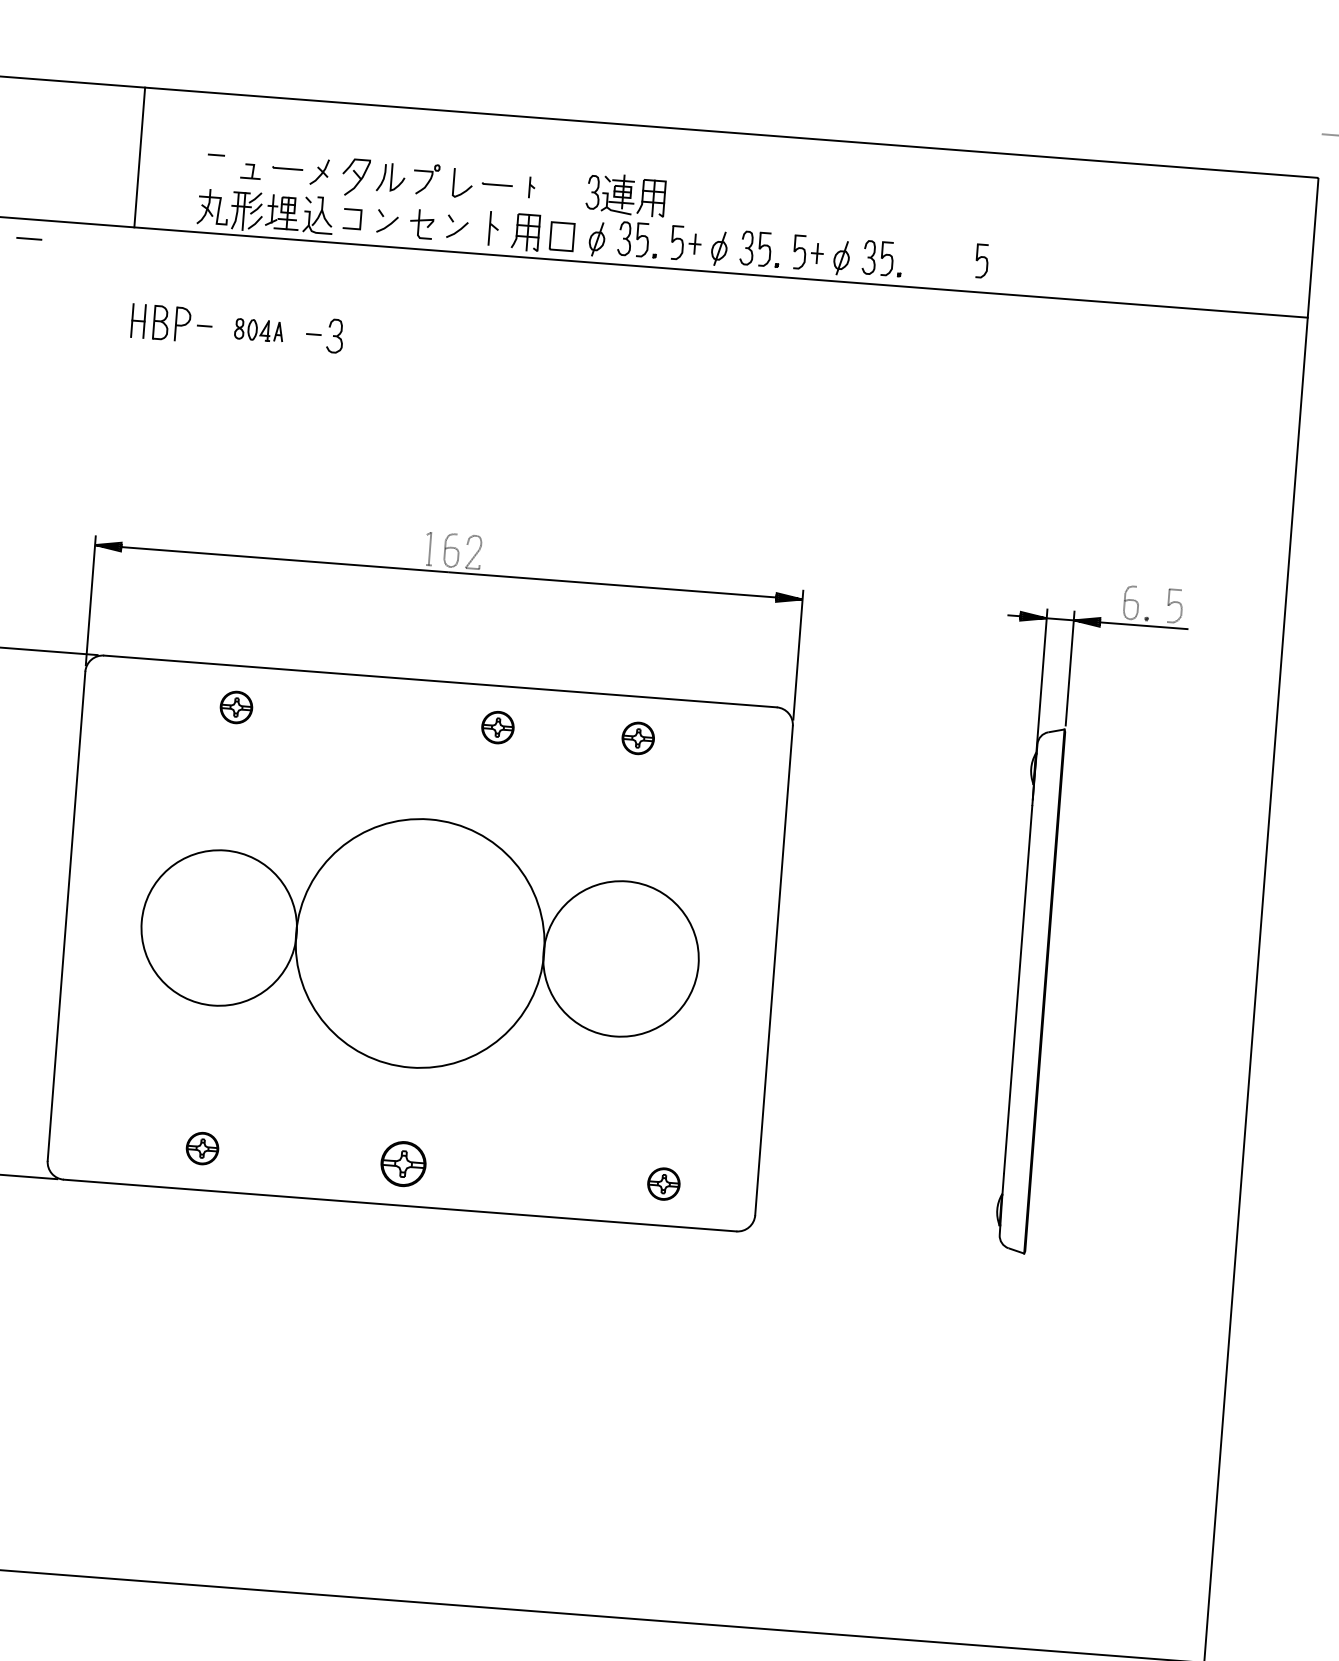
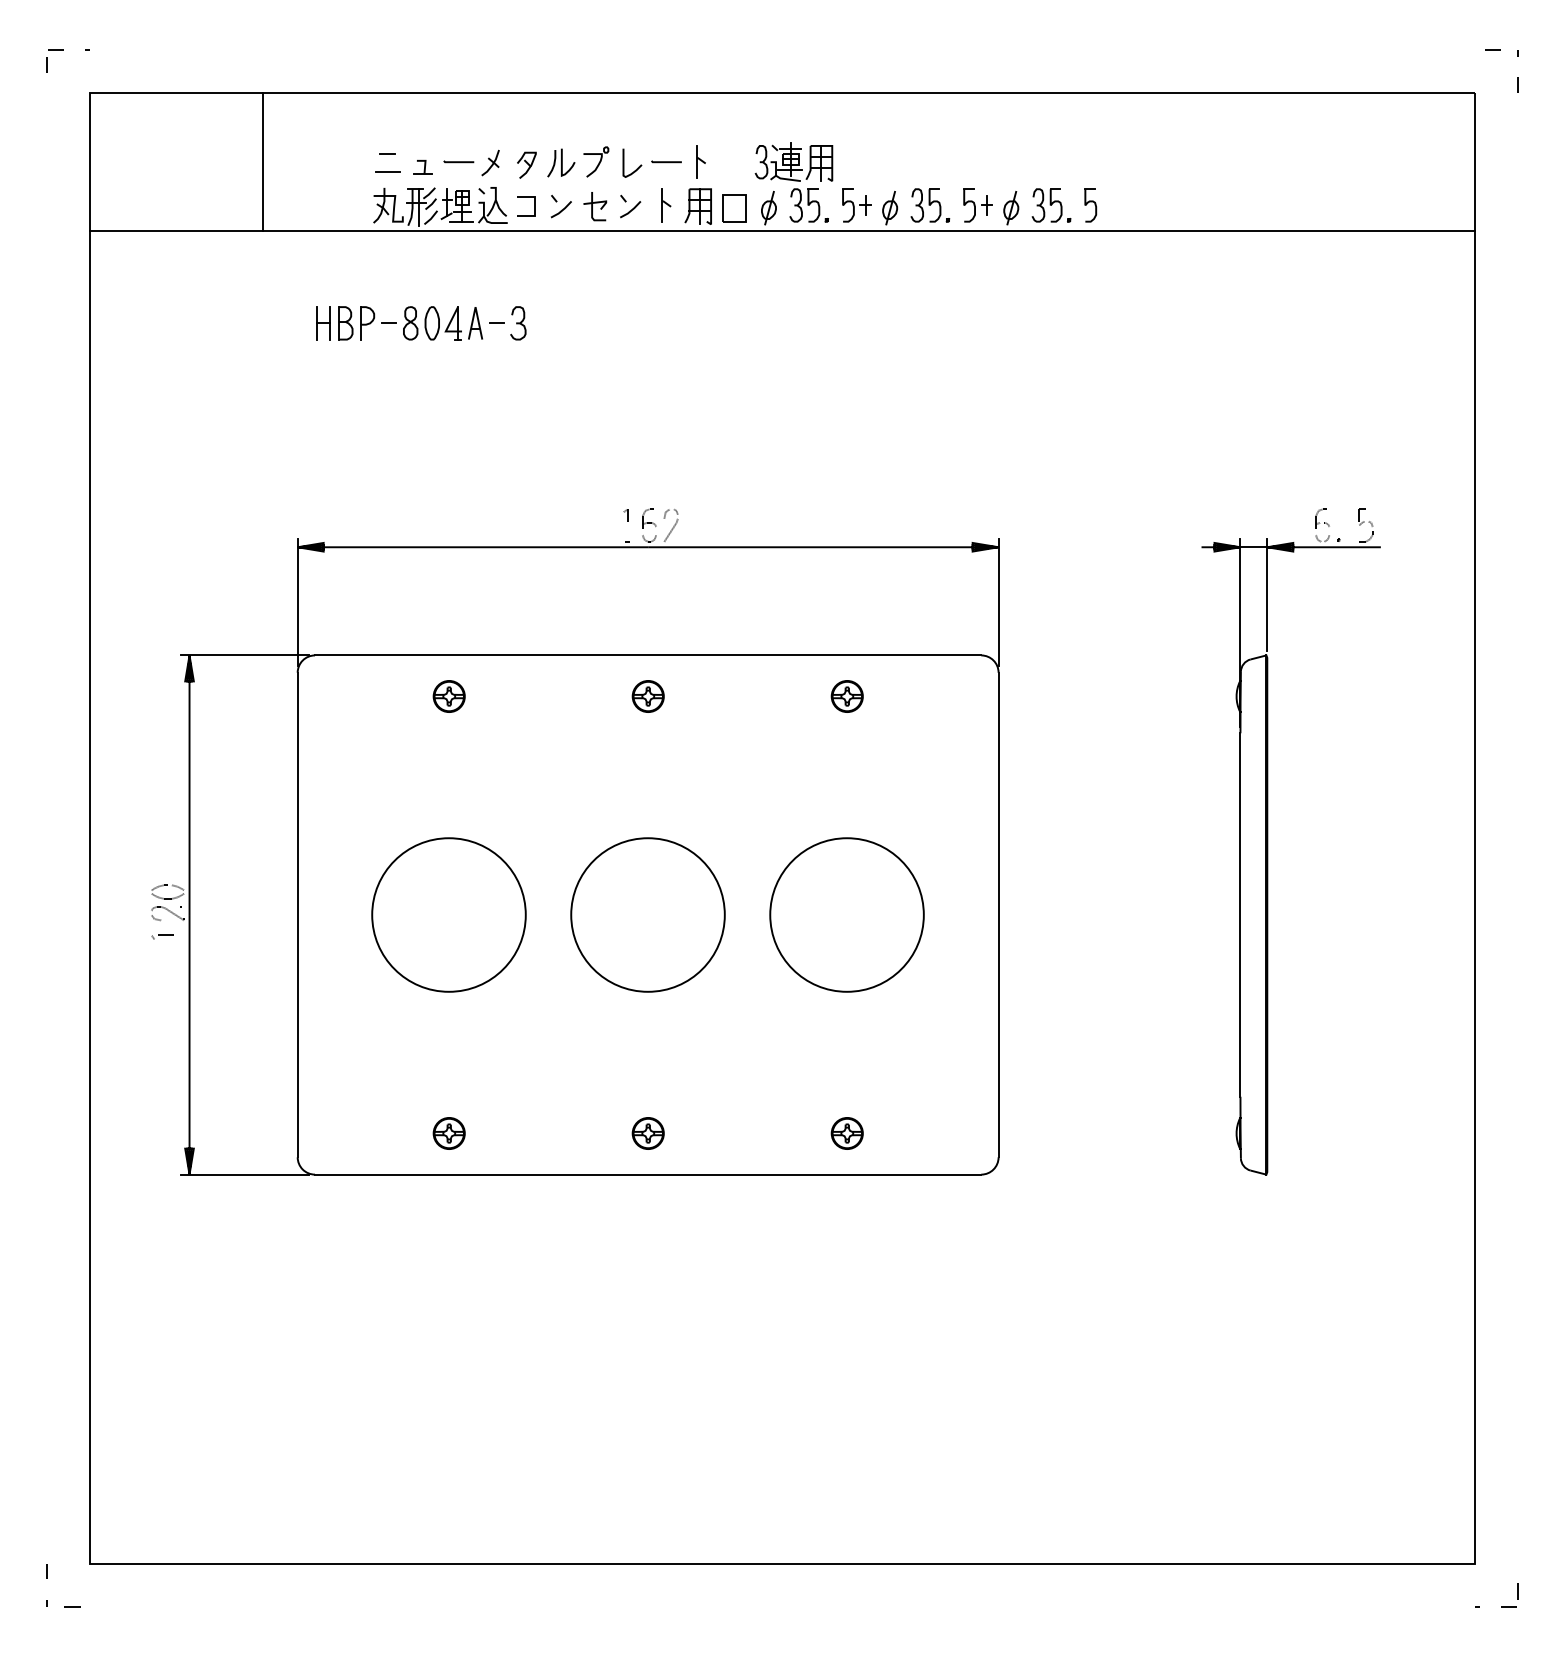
line: (139, 156) -> (263, 161), moved
part: (355, 176) -> (526, 164), size x0.71
part: (531, 186) -> (700, 161), size x1.67
line: (29, 238) -> (387, 171), moved
part: (981, 261) -> (1090, 205), moved
part: (258, 330) -> (442, 323), size x1.67
part: (497, 727) -> (647, 696), moved
circle: (419, 942) -> (647, 914), size x0.62
part: (402, 1163) -> (647, 1133), size x0.71
part: (663, 1184) -> (846, 1133), moved

